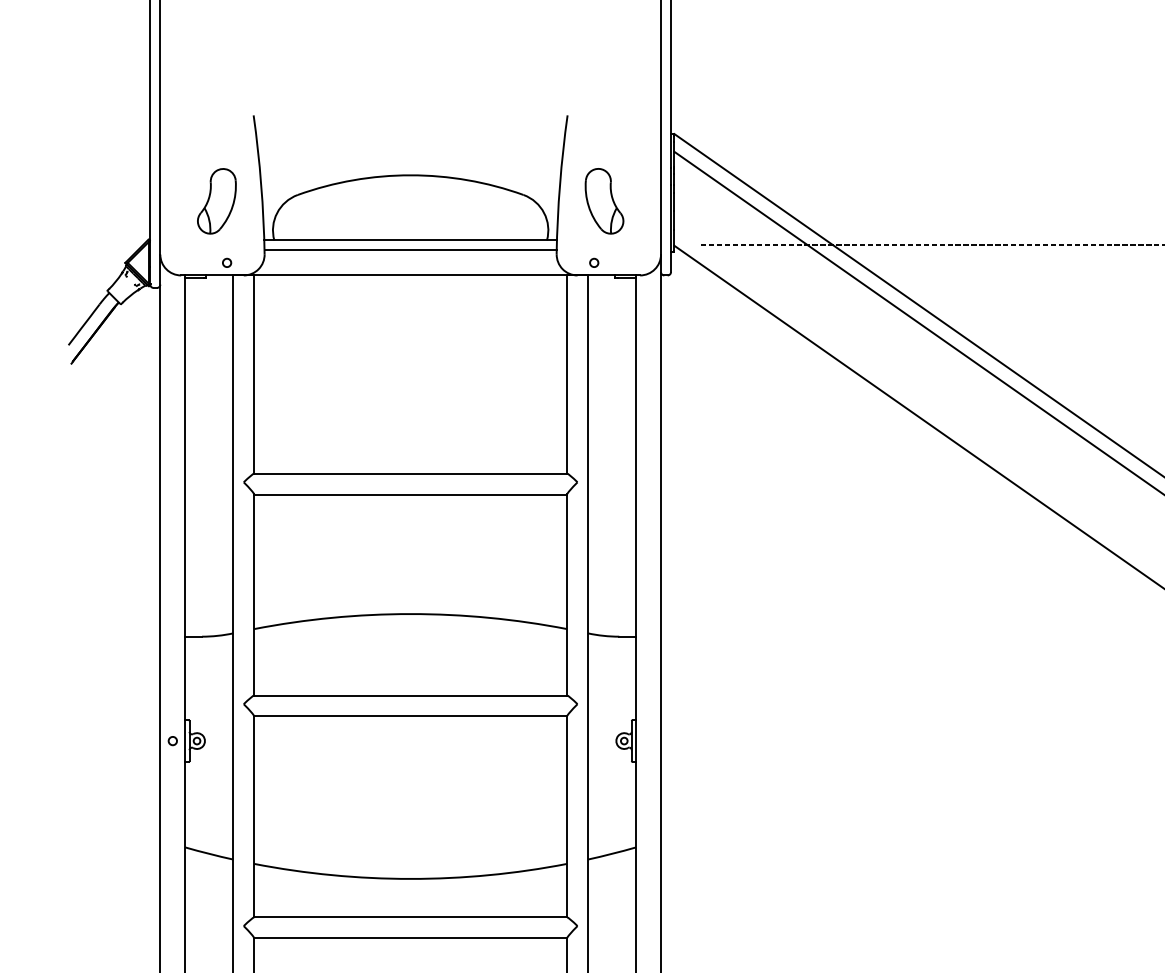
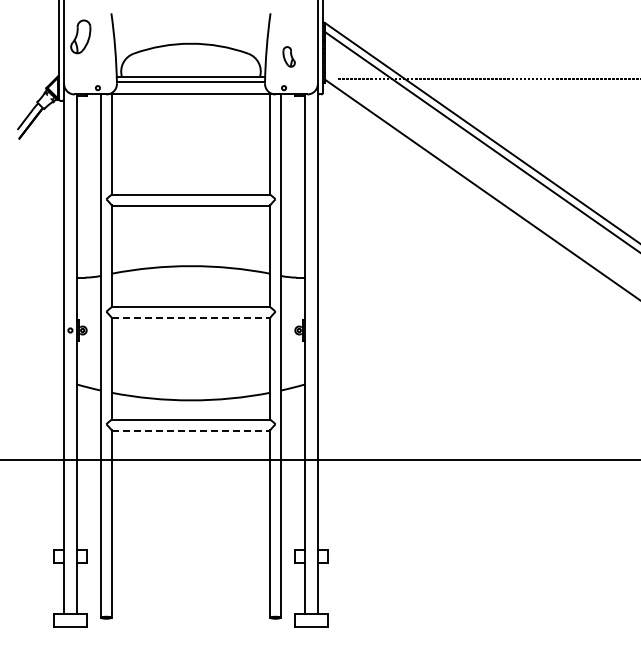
part: (216, 200) -> (80, 36), moved
part: (602, 200) -> (288, 56), size x0.6
line: (411, 717) -> (191, 318), solid -> dashed
line: (411, 938) -> (191, 430), solid -> dashed

